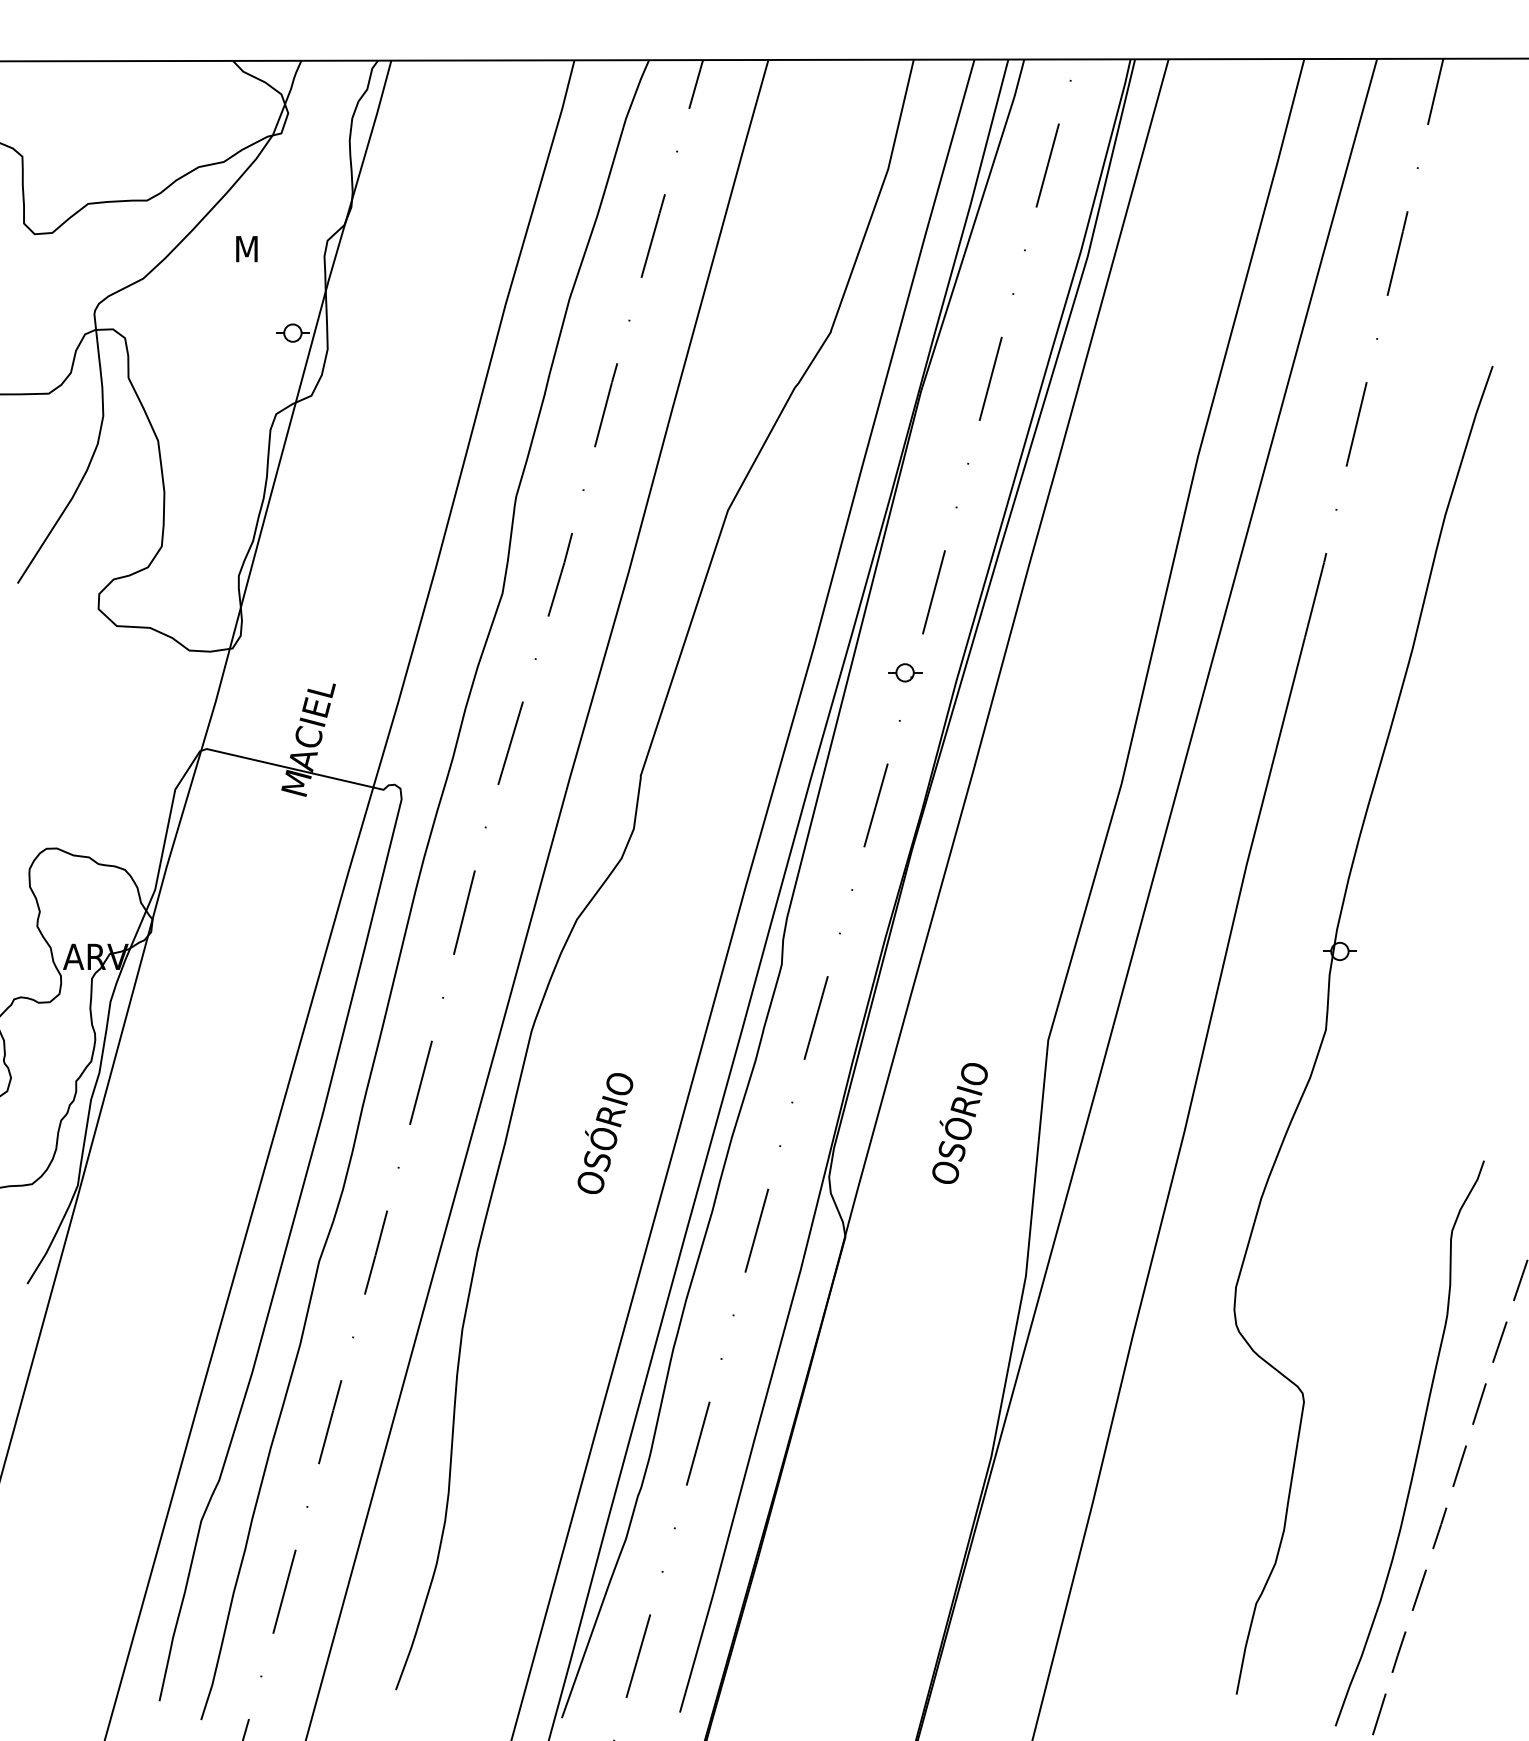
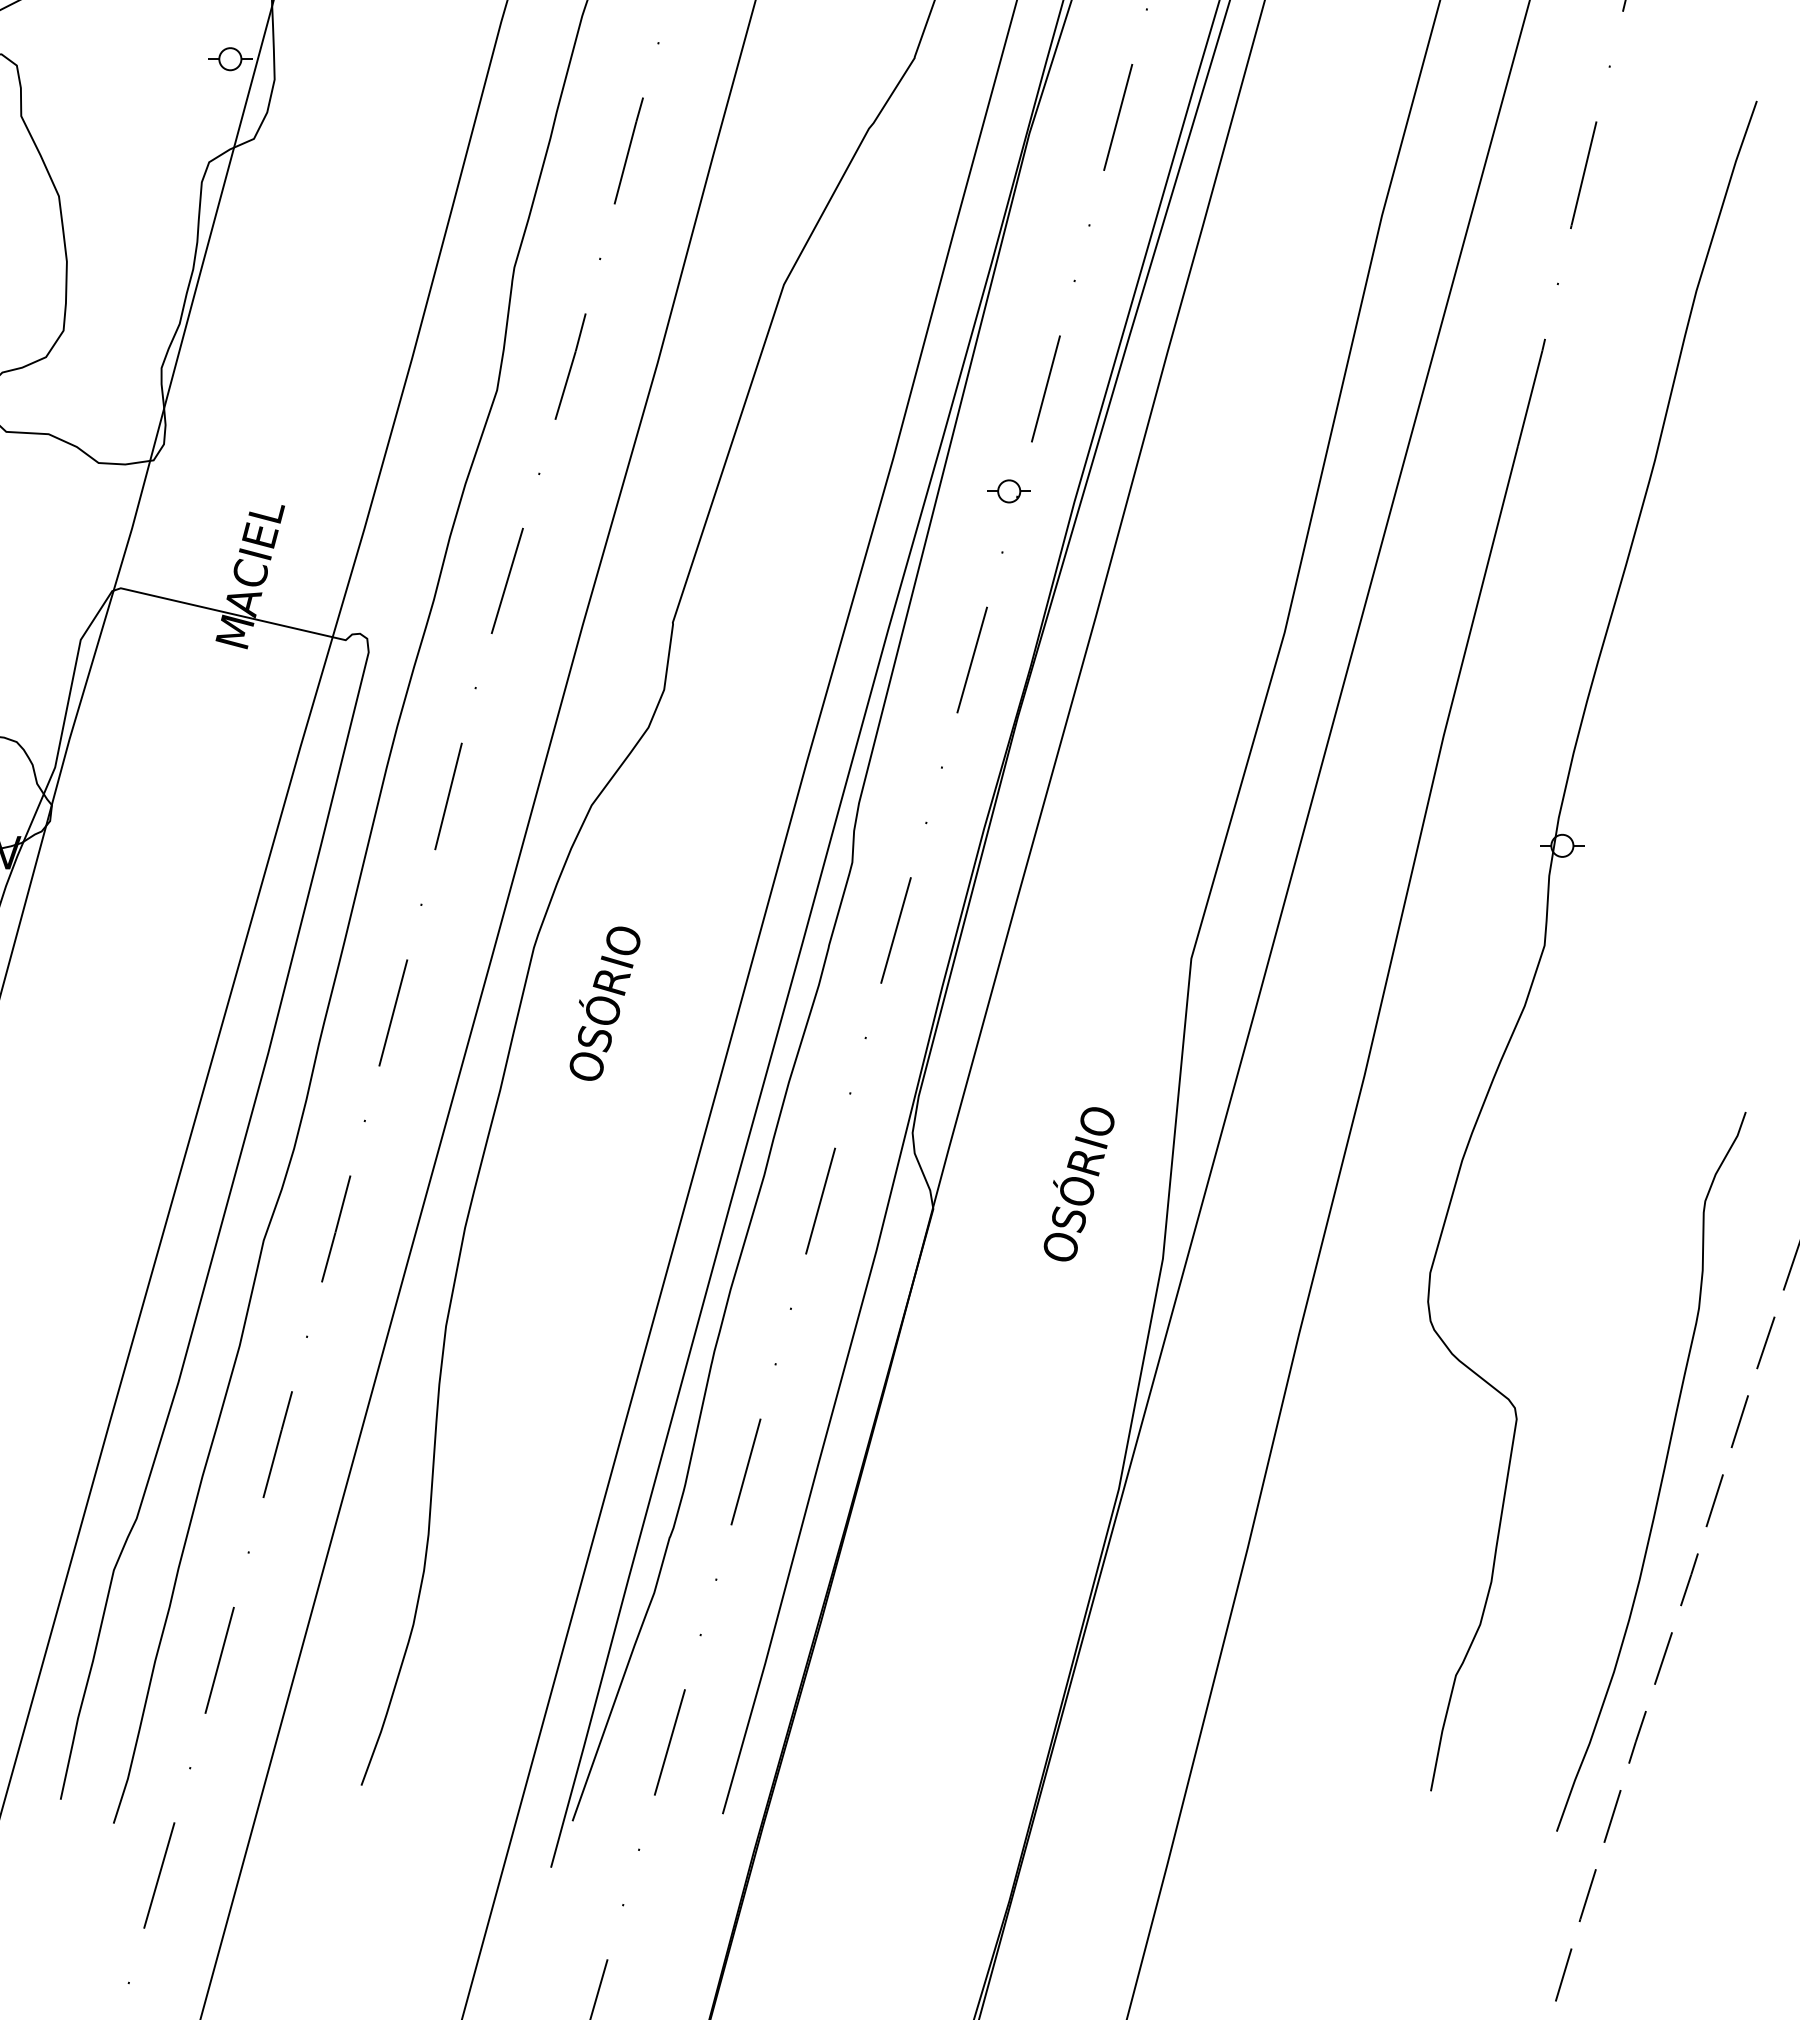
text: (959, 1123) -> (1078, 1184), moved
text: (605, 1133) -> (605, 1003), moved

